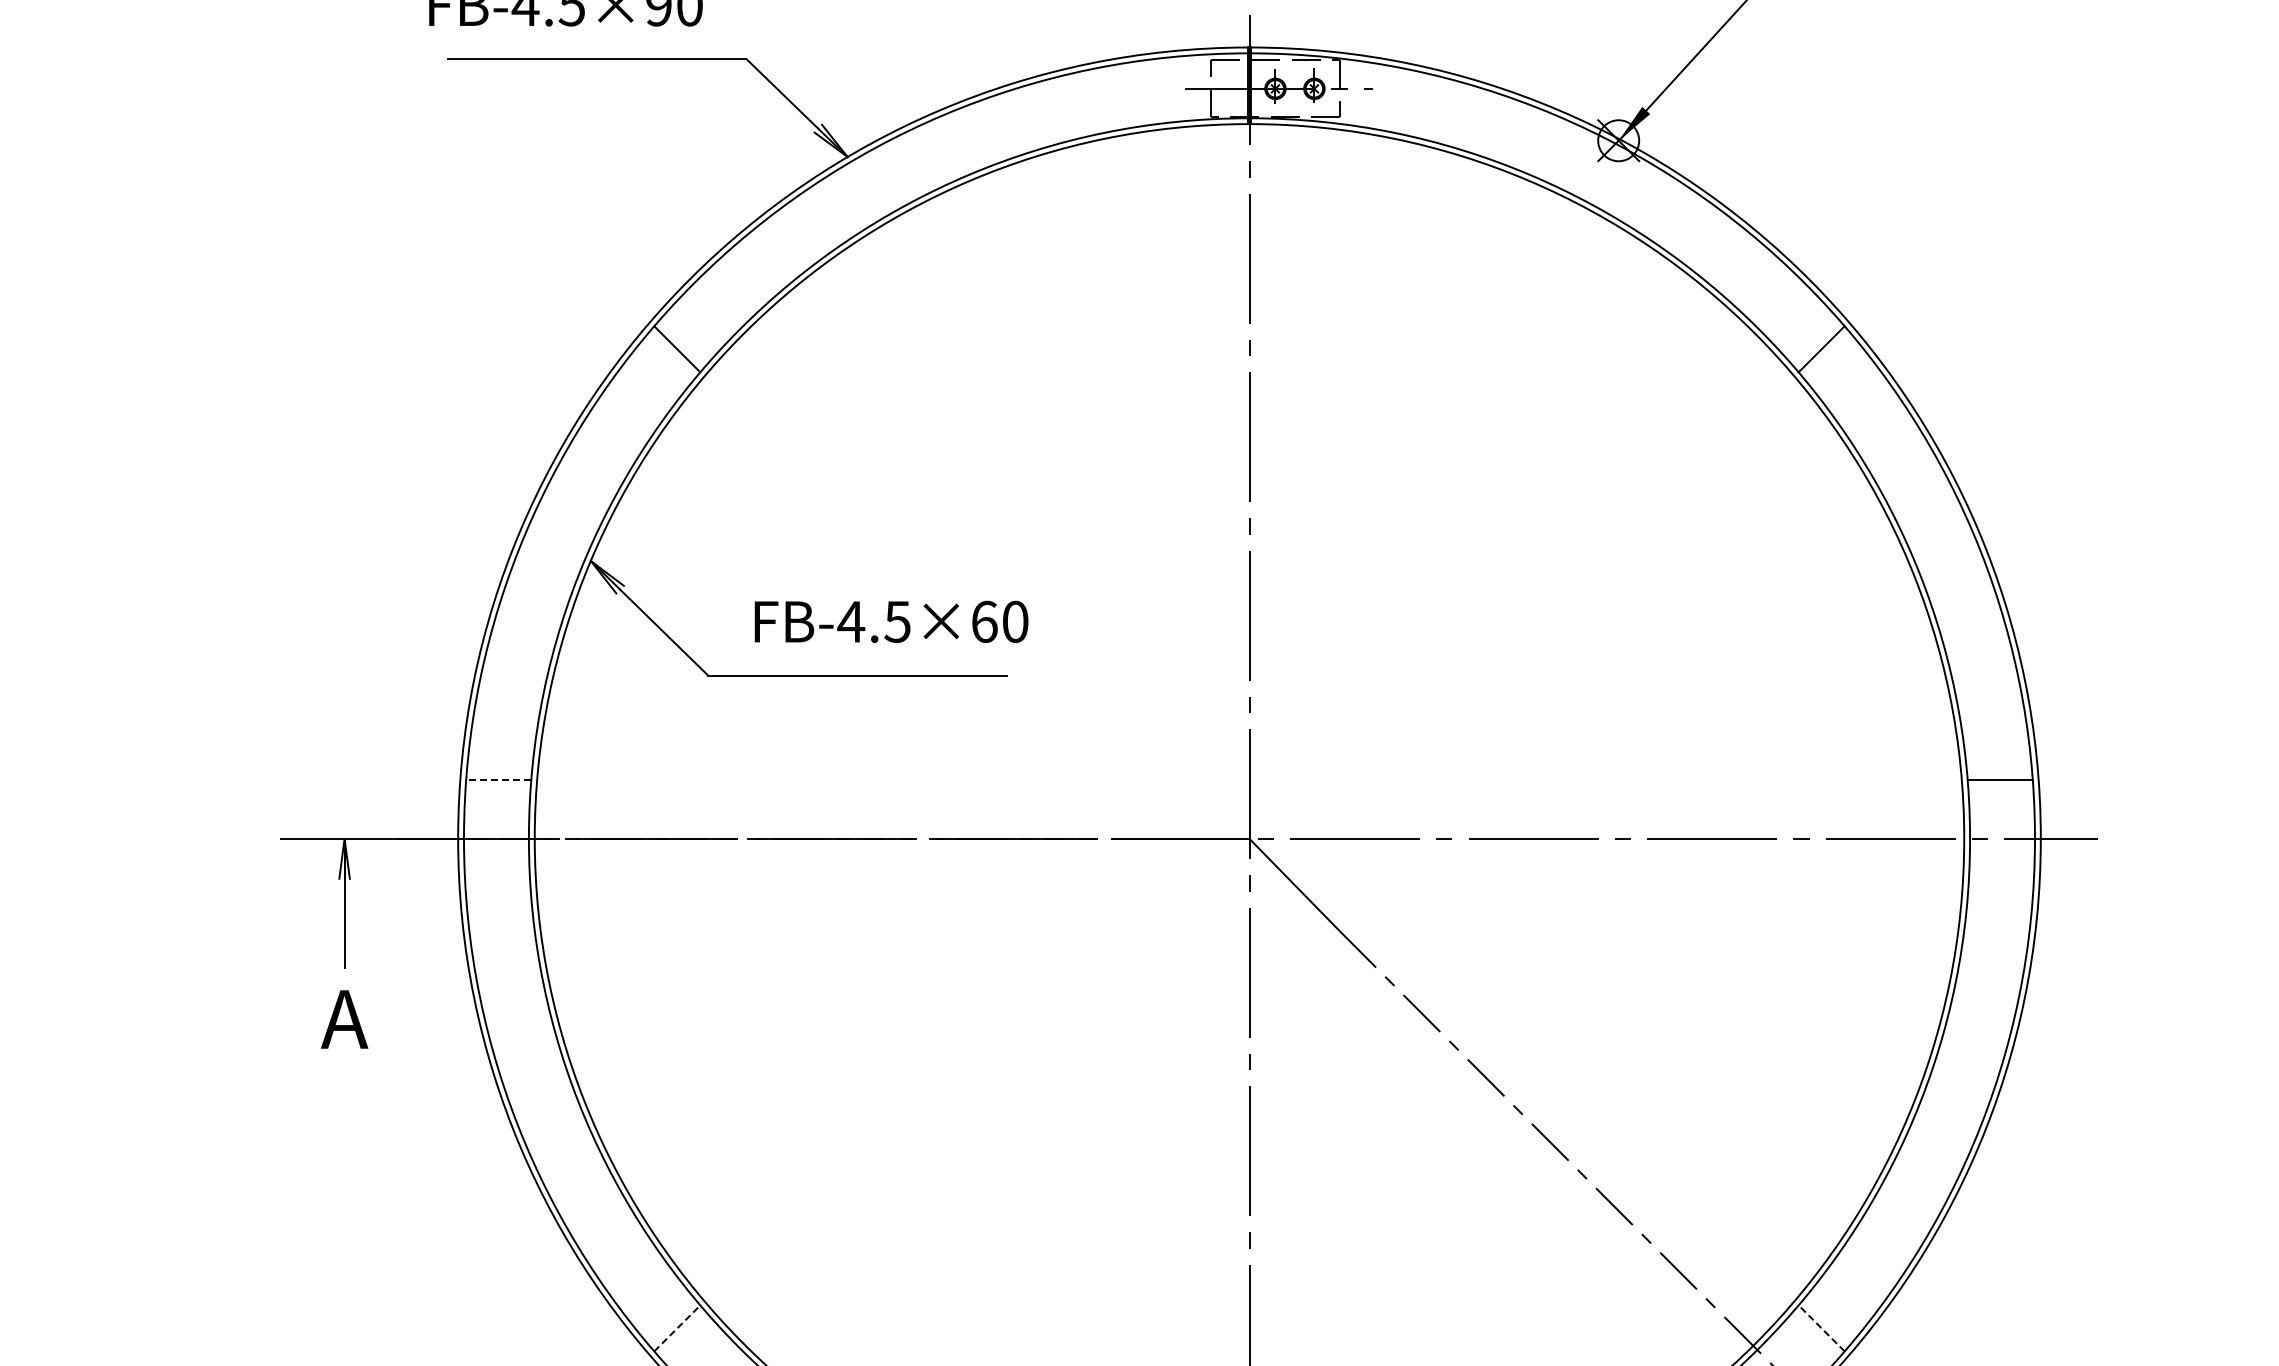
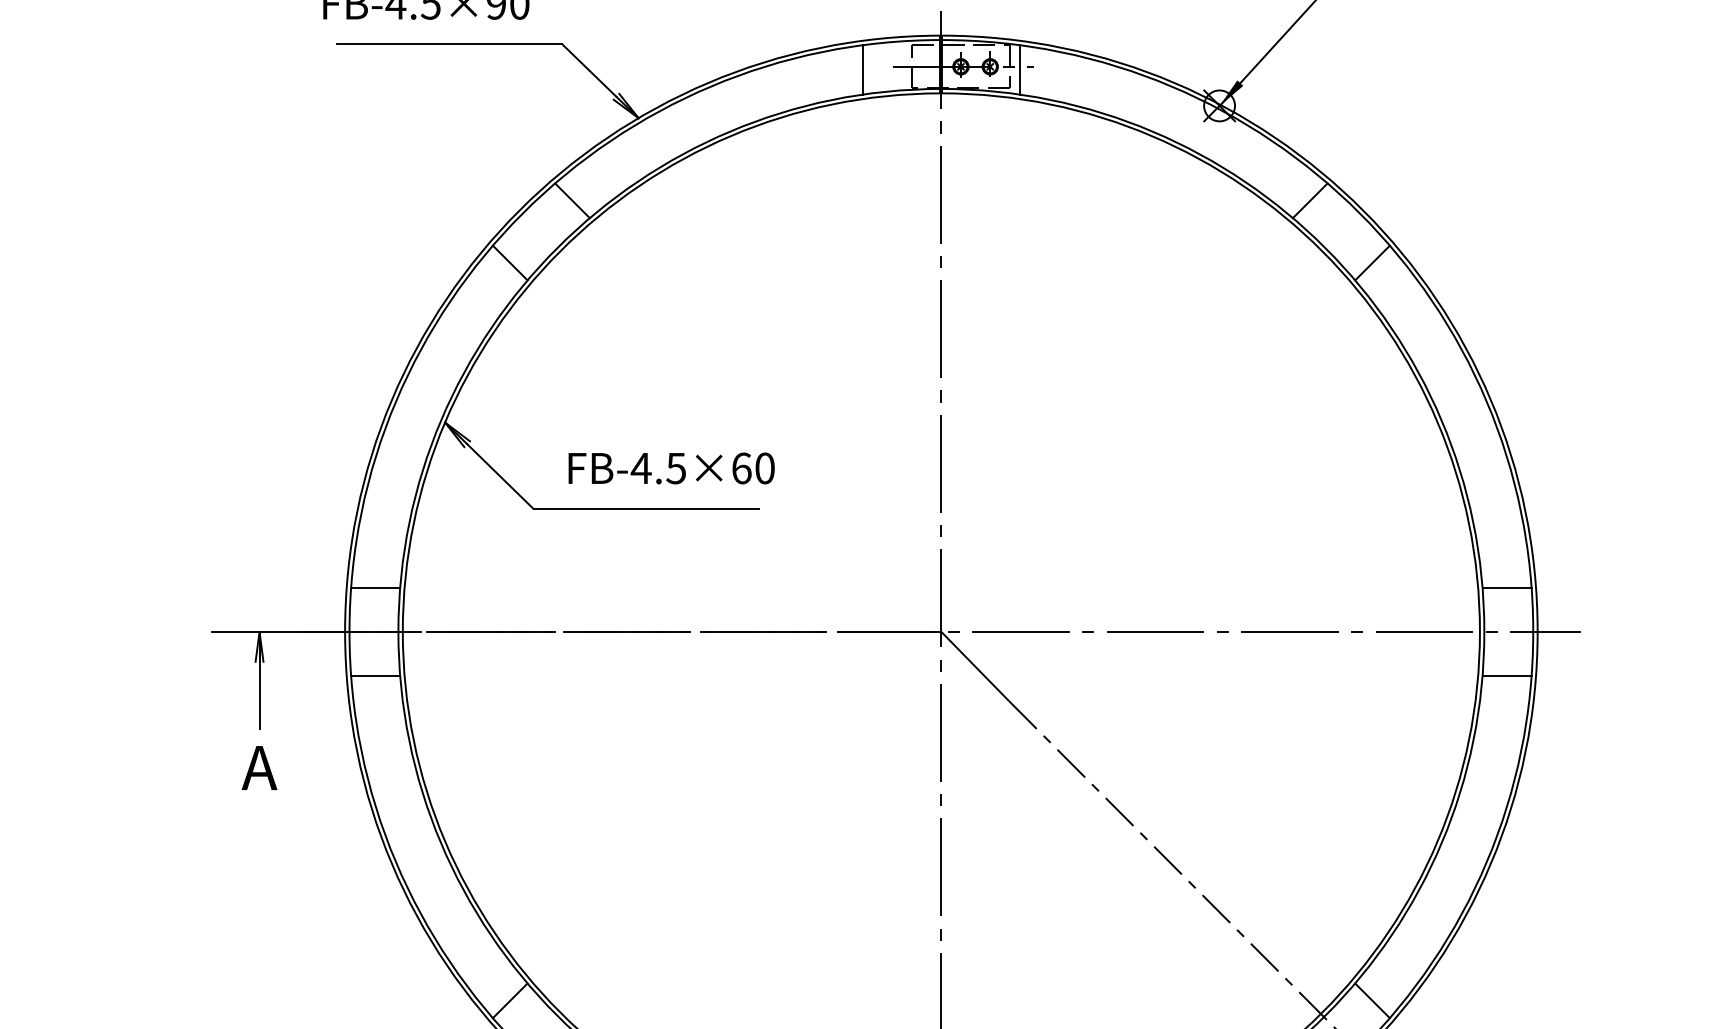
line: (1145, 93) -> (863, 70), added
line: (1353, 93) -> (1019, 70), added
line: (759, 266) -> (572, 200), added
line: (1739, 266) -> (1310, 200), added
line: (498, 780) -> (375, 587), dashed -> solid
line: (498, 897) -> (375, 676), added
line: (1999, 897) -> (1506, 676), added
line: (677, 1328) -> (510, 1000), dashed -> solid
line: (1821, 1328) -> (1372, 1000), dashed -> solid

